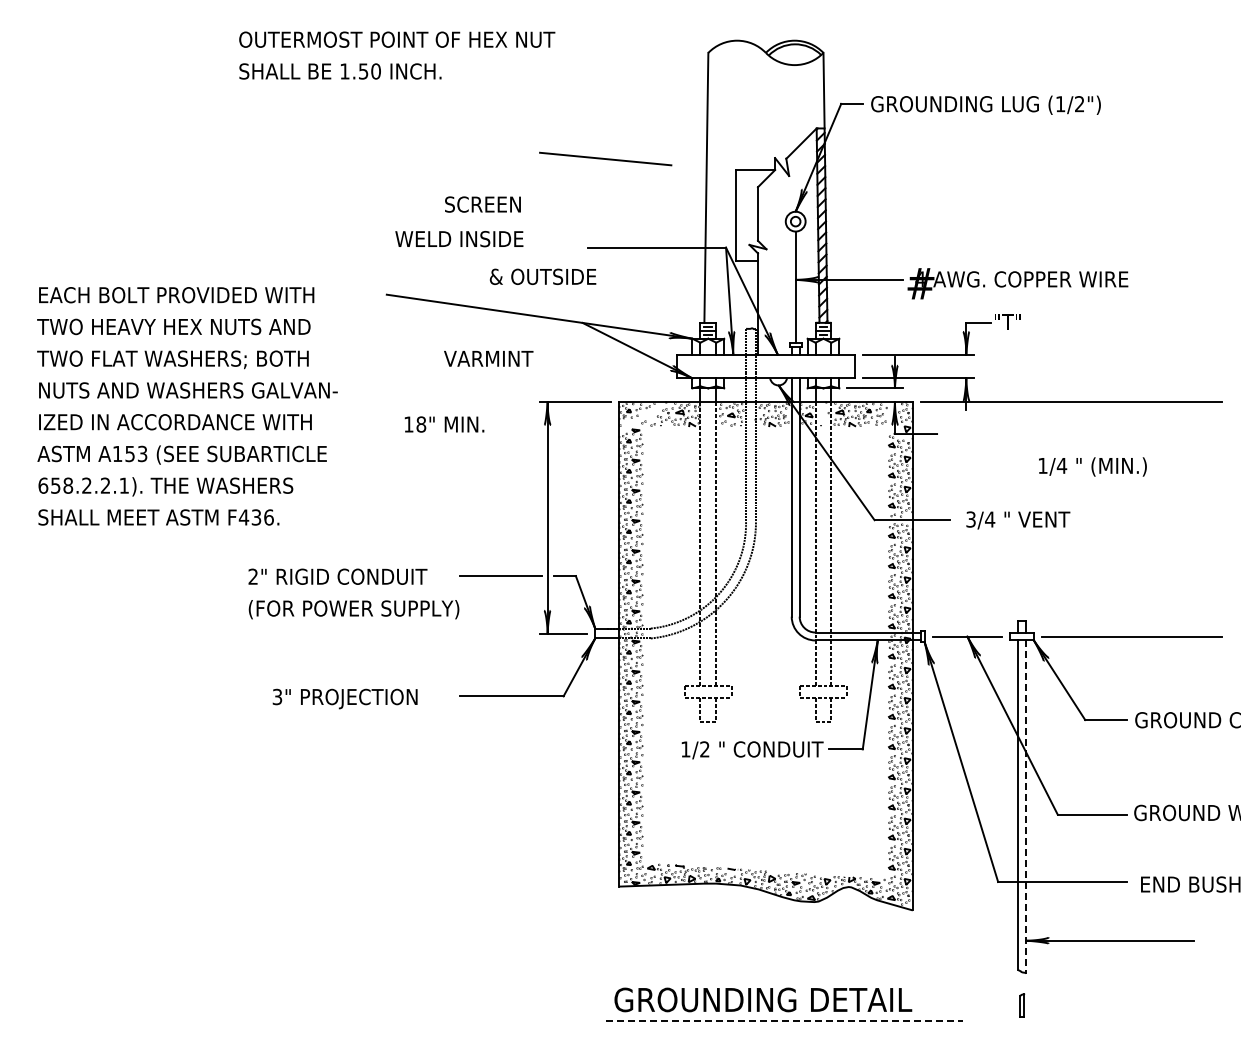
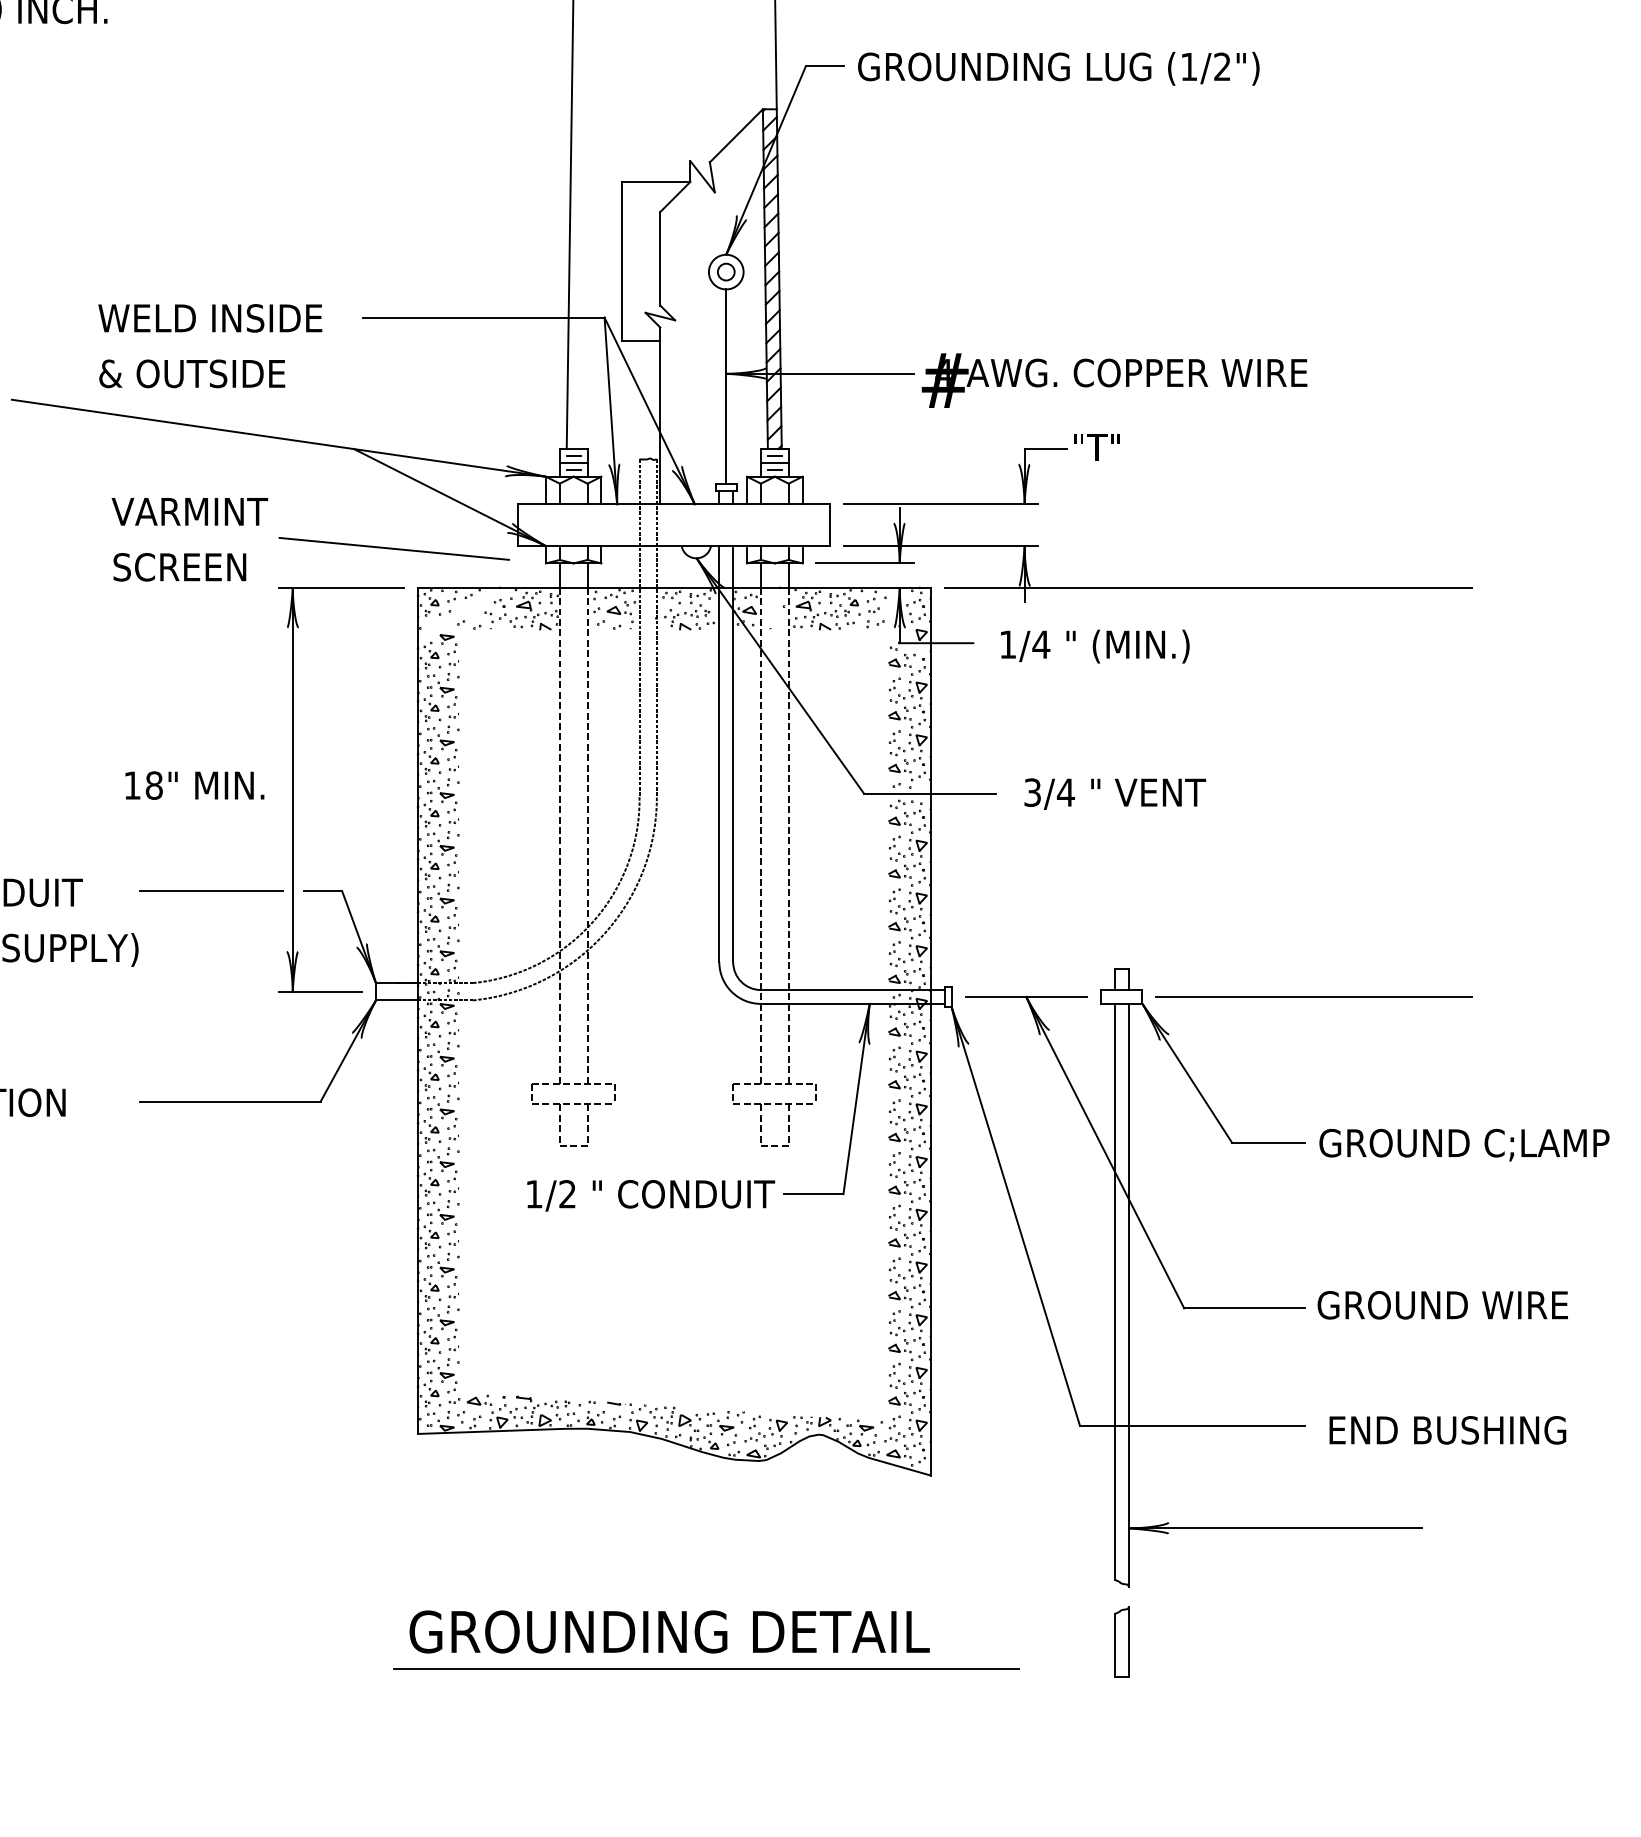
line: (605, 158) -> (393, 547), moved
text: (482, 204) -> (179, 567), moved
text: (459, 239) -> (210, 319), moved
text: (542, 276) -> (191, 373), moved
text: (444, 424) -> (194, 785), moved
text: (1092, 466) -> (1094, 645), moved
line: (1025, 807) -> (1127, 1295), dashed -> solid
part: (1021, 1005) -> (1120, 1641), size x1.67
line: (784, 1021) -> (706, 1669), dashed -> solid

